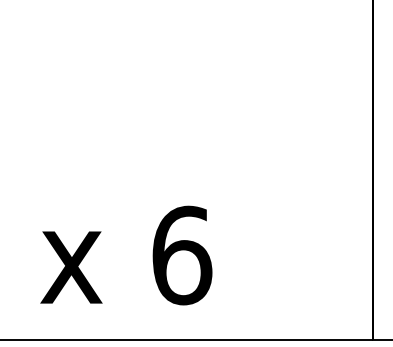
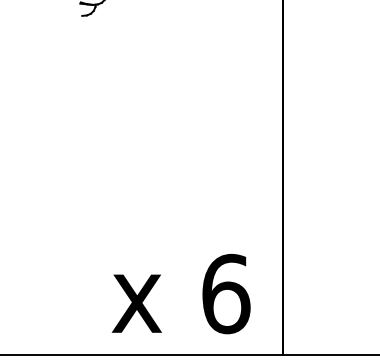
text: (125, 254) -> (180, 293), moved

